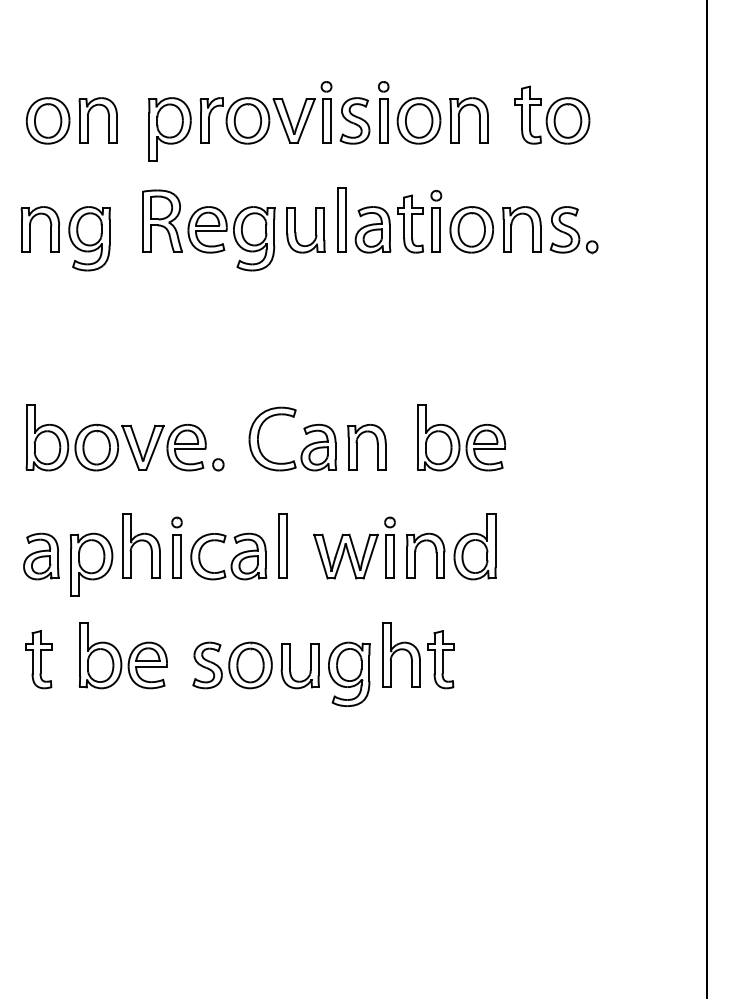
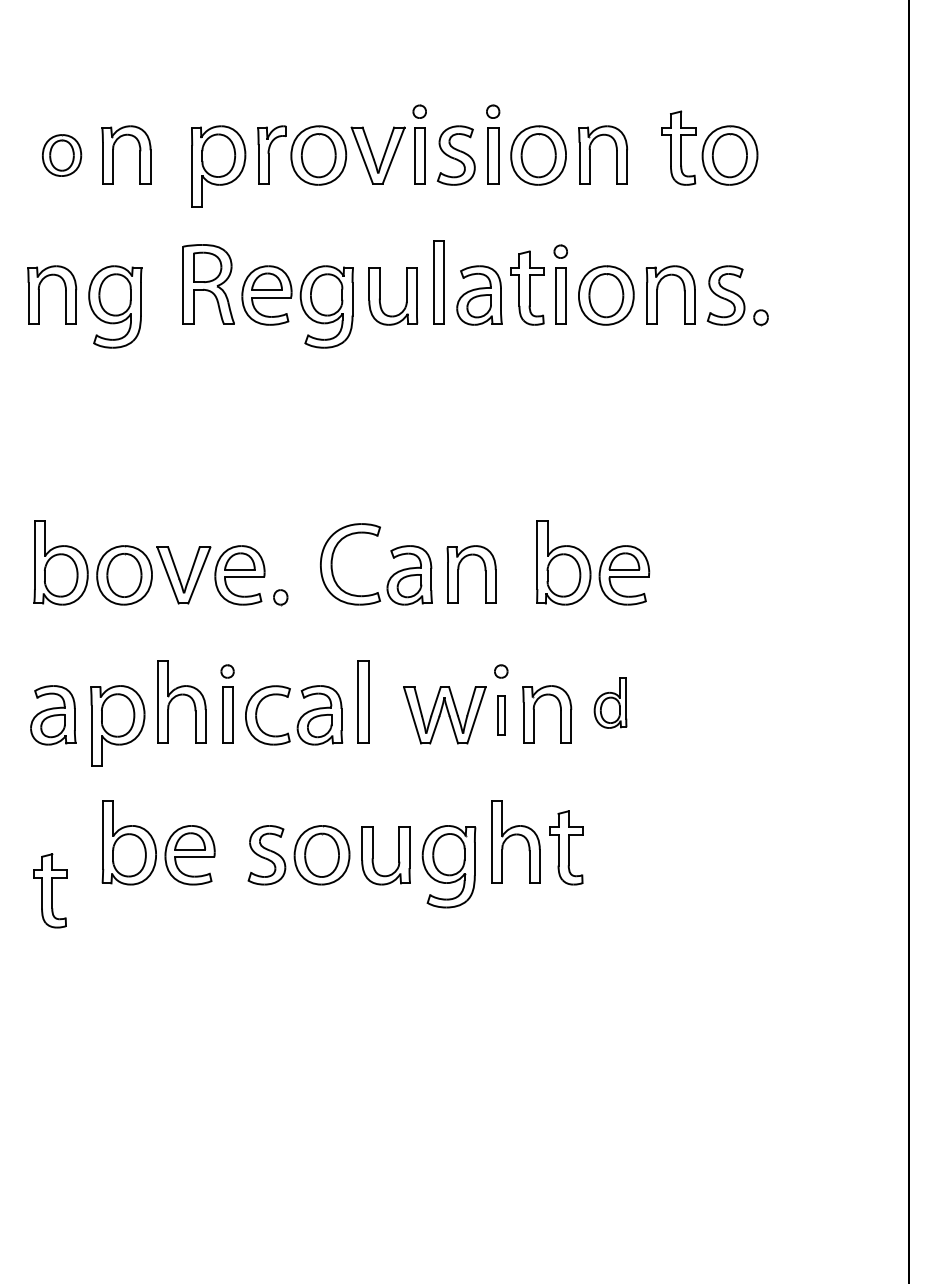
part: (47, 120) -> (61, 155), size x0.7
part: (475, 546) -> (610, 702), size x0.6
part: (390, 555) -> (501, 714), size x0.7
part: (39, 659) -> (50, 890), moved

